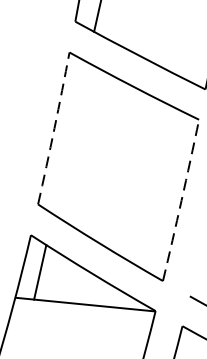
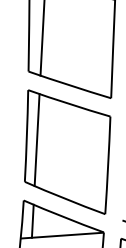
arc: (53, 129) -> (26, 136), dashed -> solid
line: (69, 138) -> (36, 140), added
arc: (182, 200) -> (108, 165), dashed -> solid

